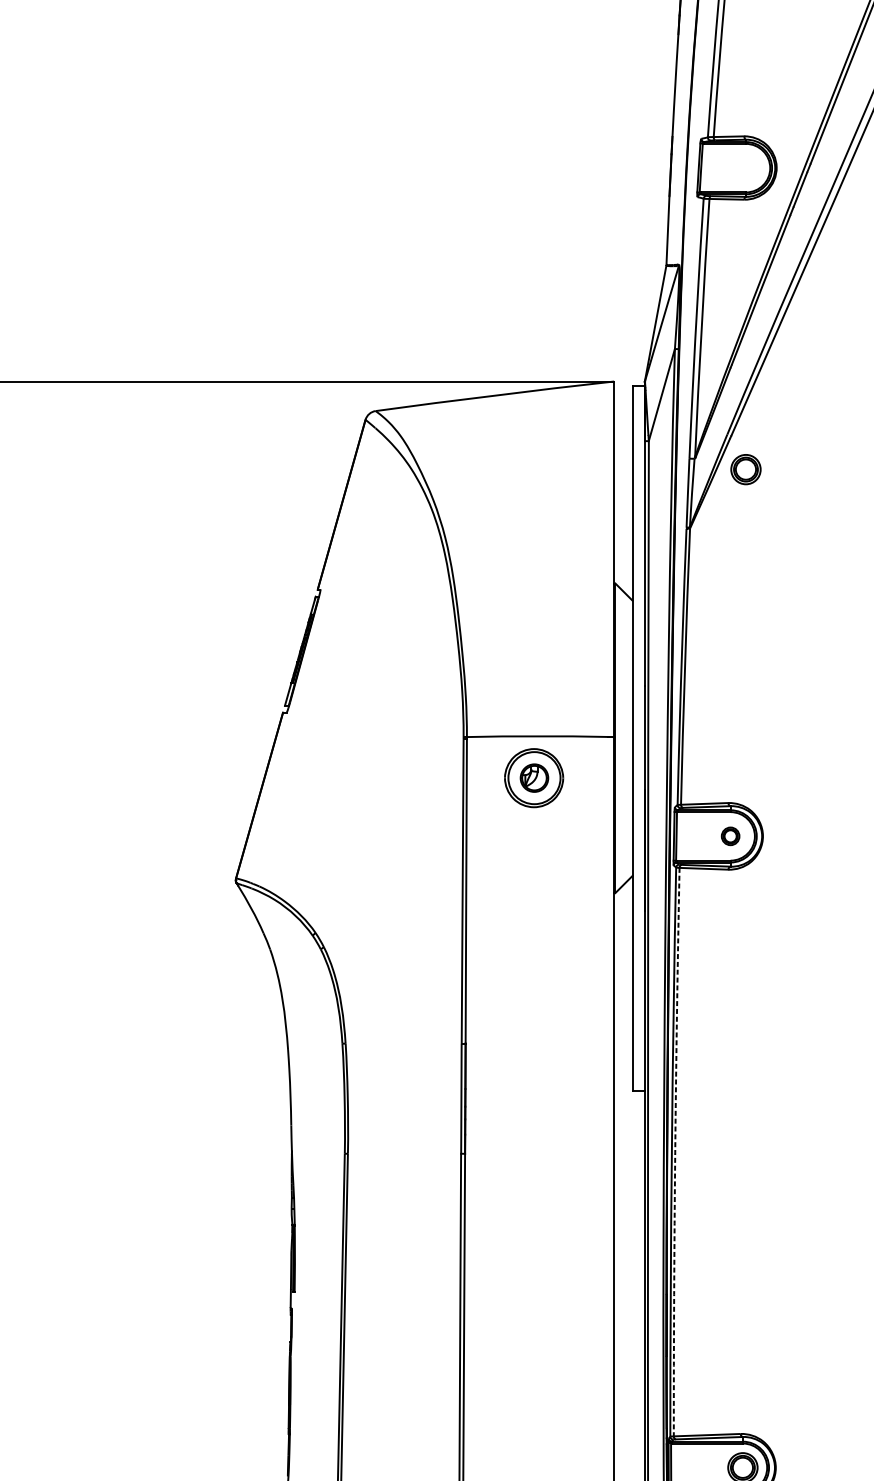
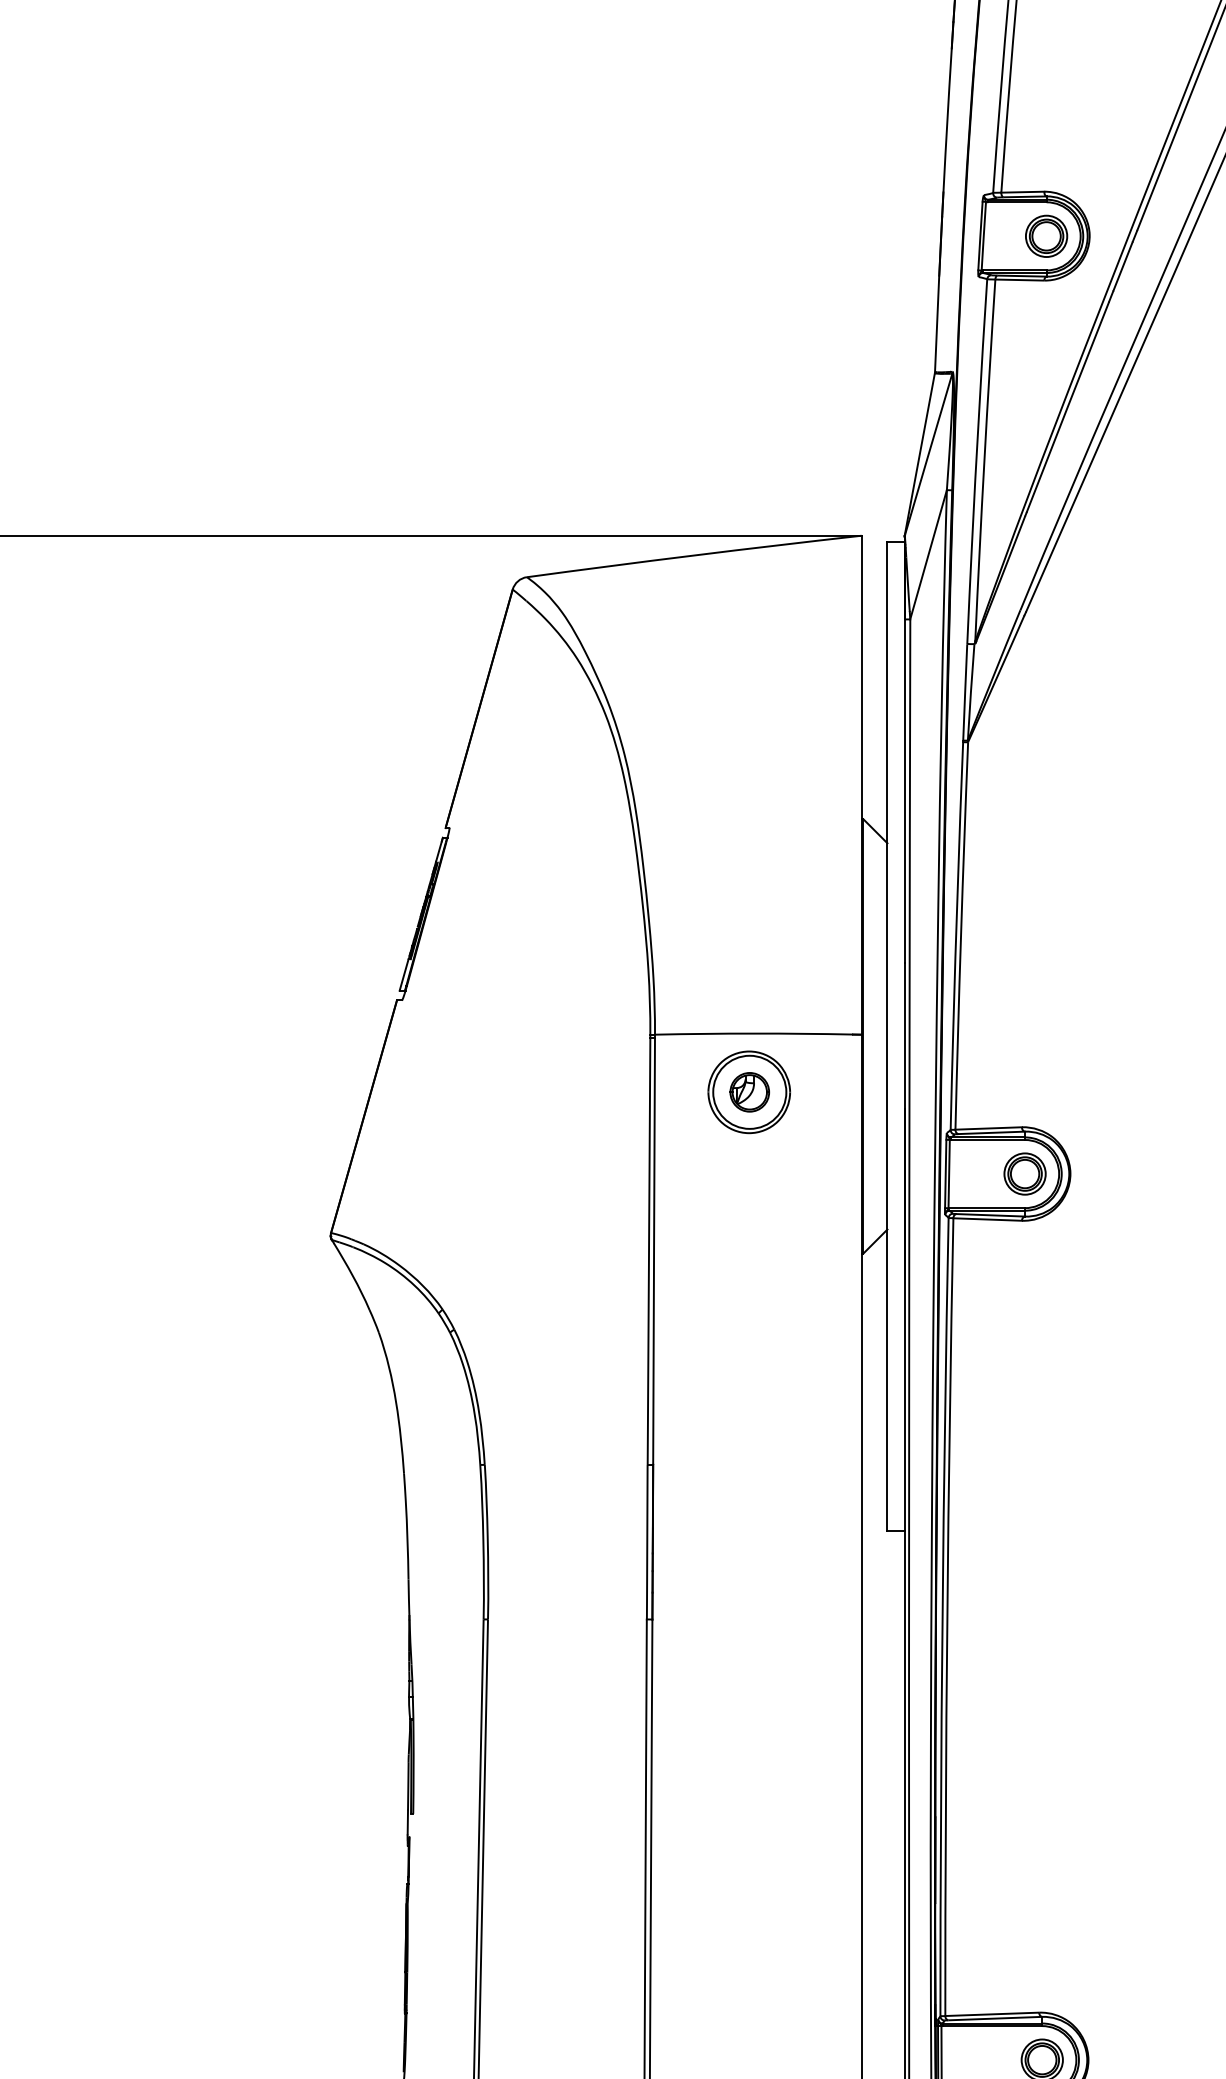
part: (745, 468) -> (1046, 235), moved
part: (730, 835) -> (1024, 1173), size x1.67
arc: (675, 1152) -> (947, 1617), dashed -> solid

